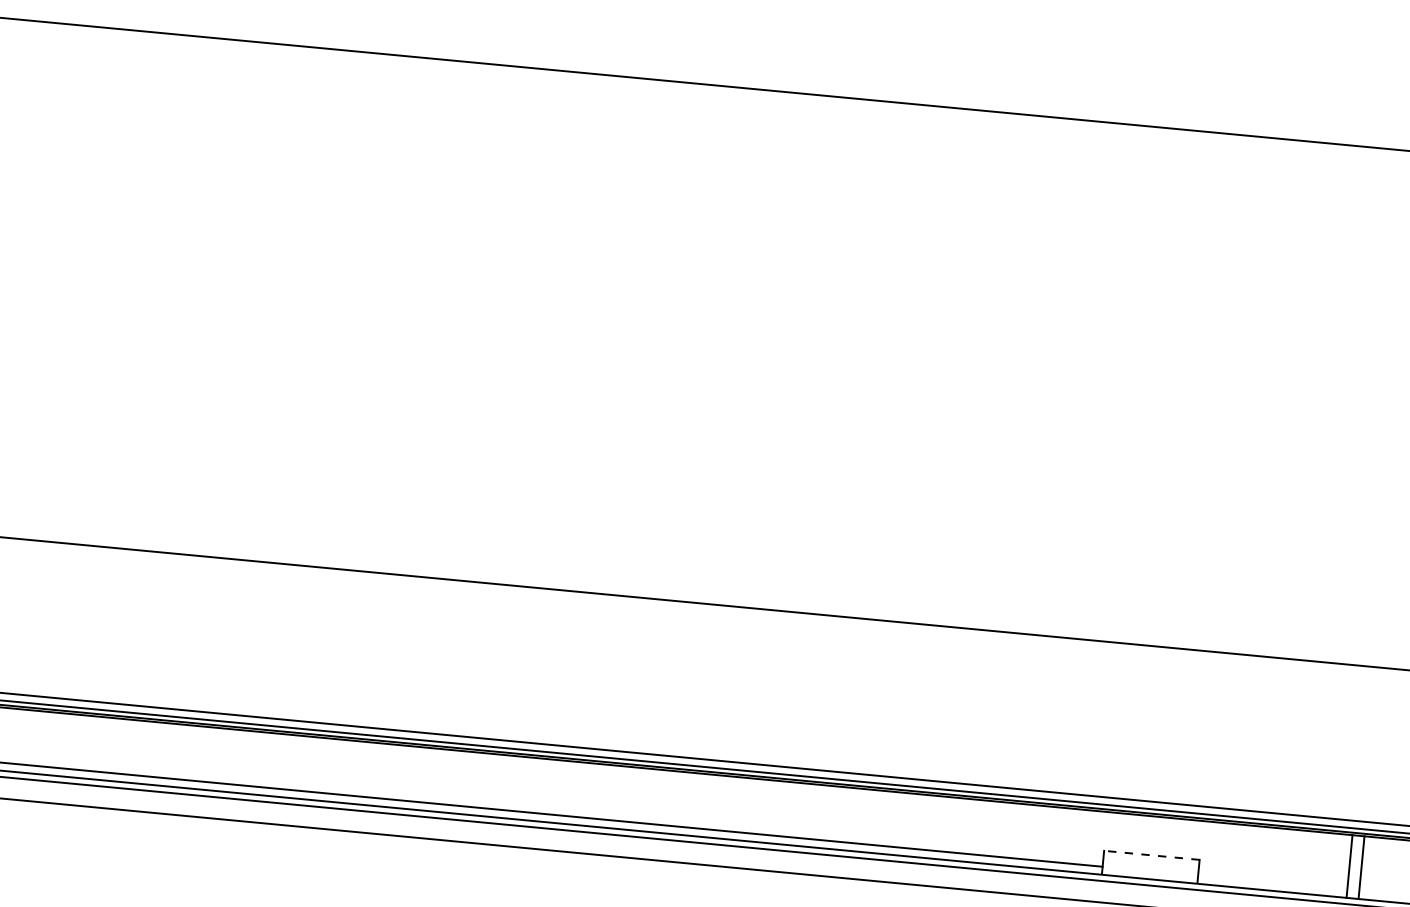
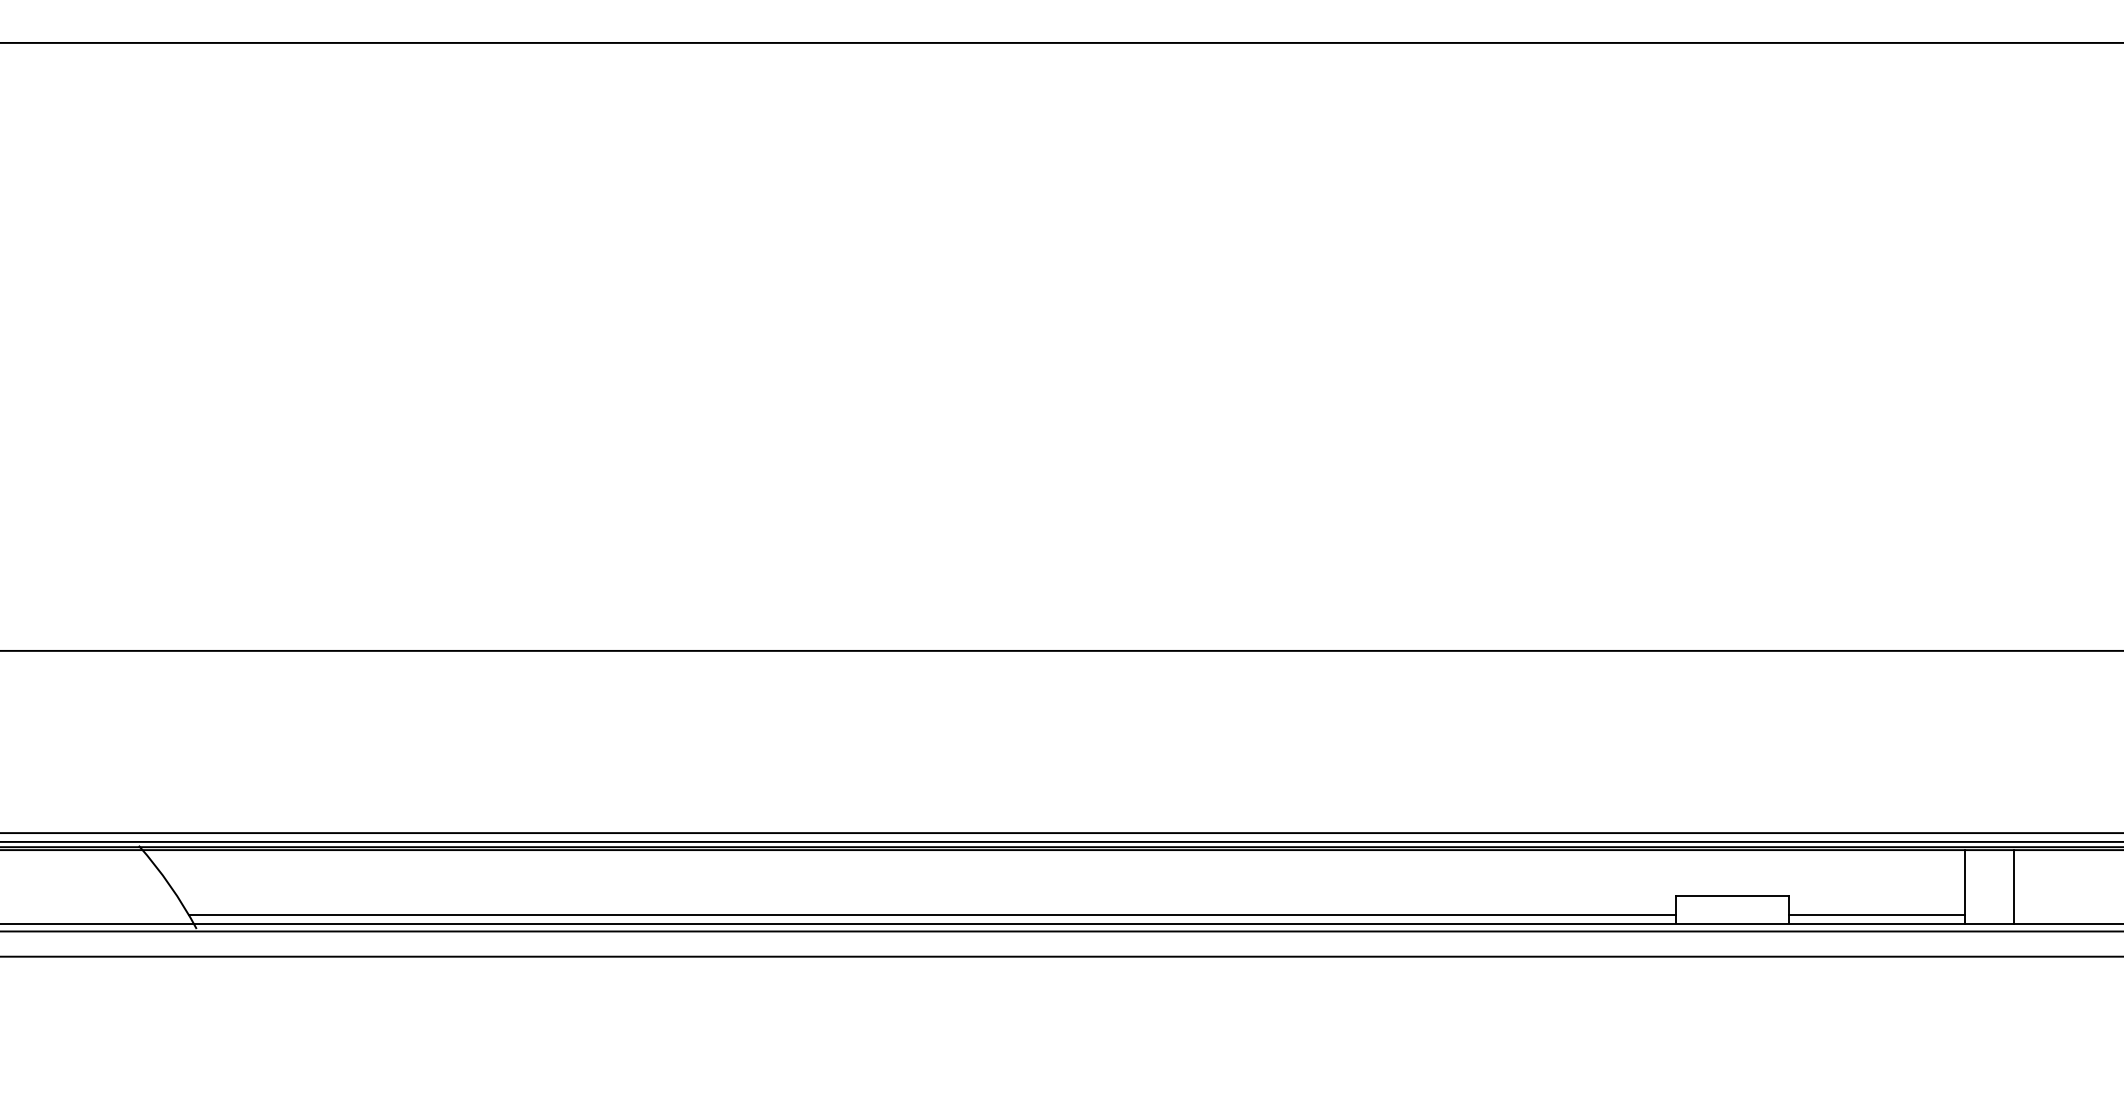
line: (1151, 854) -> (1731, 895), dashed -> solid
line: (1361, 867) -> (2013, 887), moved
line: (1272, 882) -> (1876, 914), added

